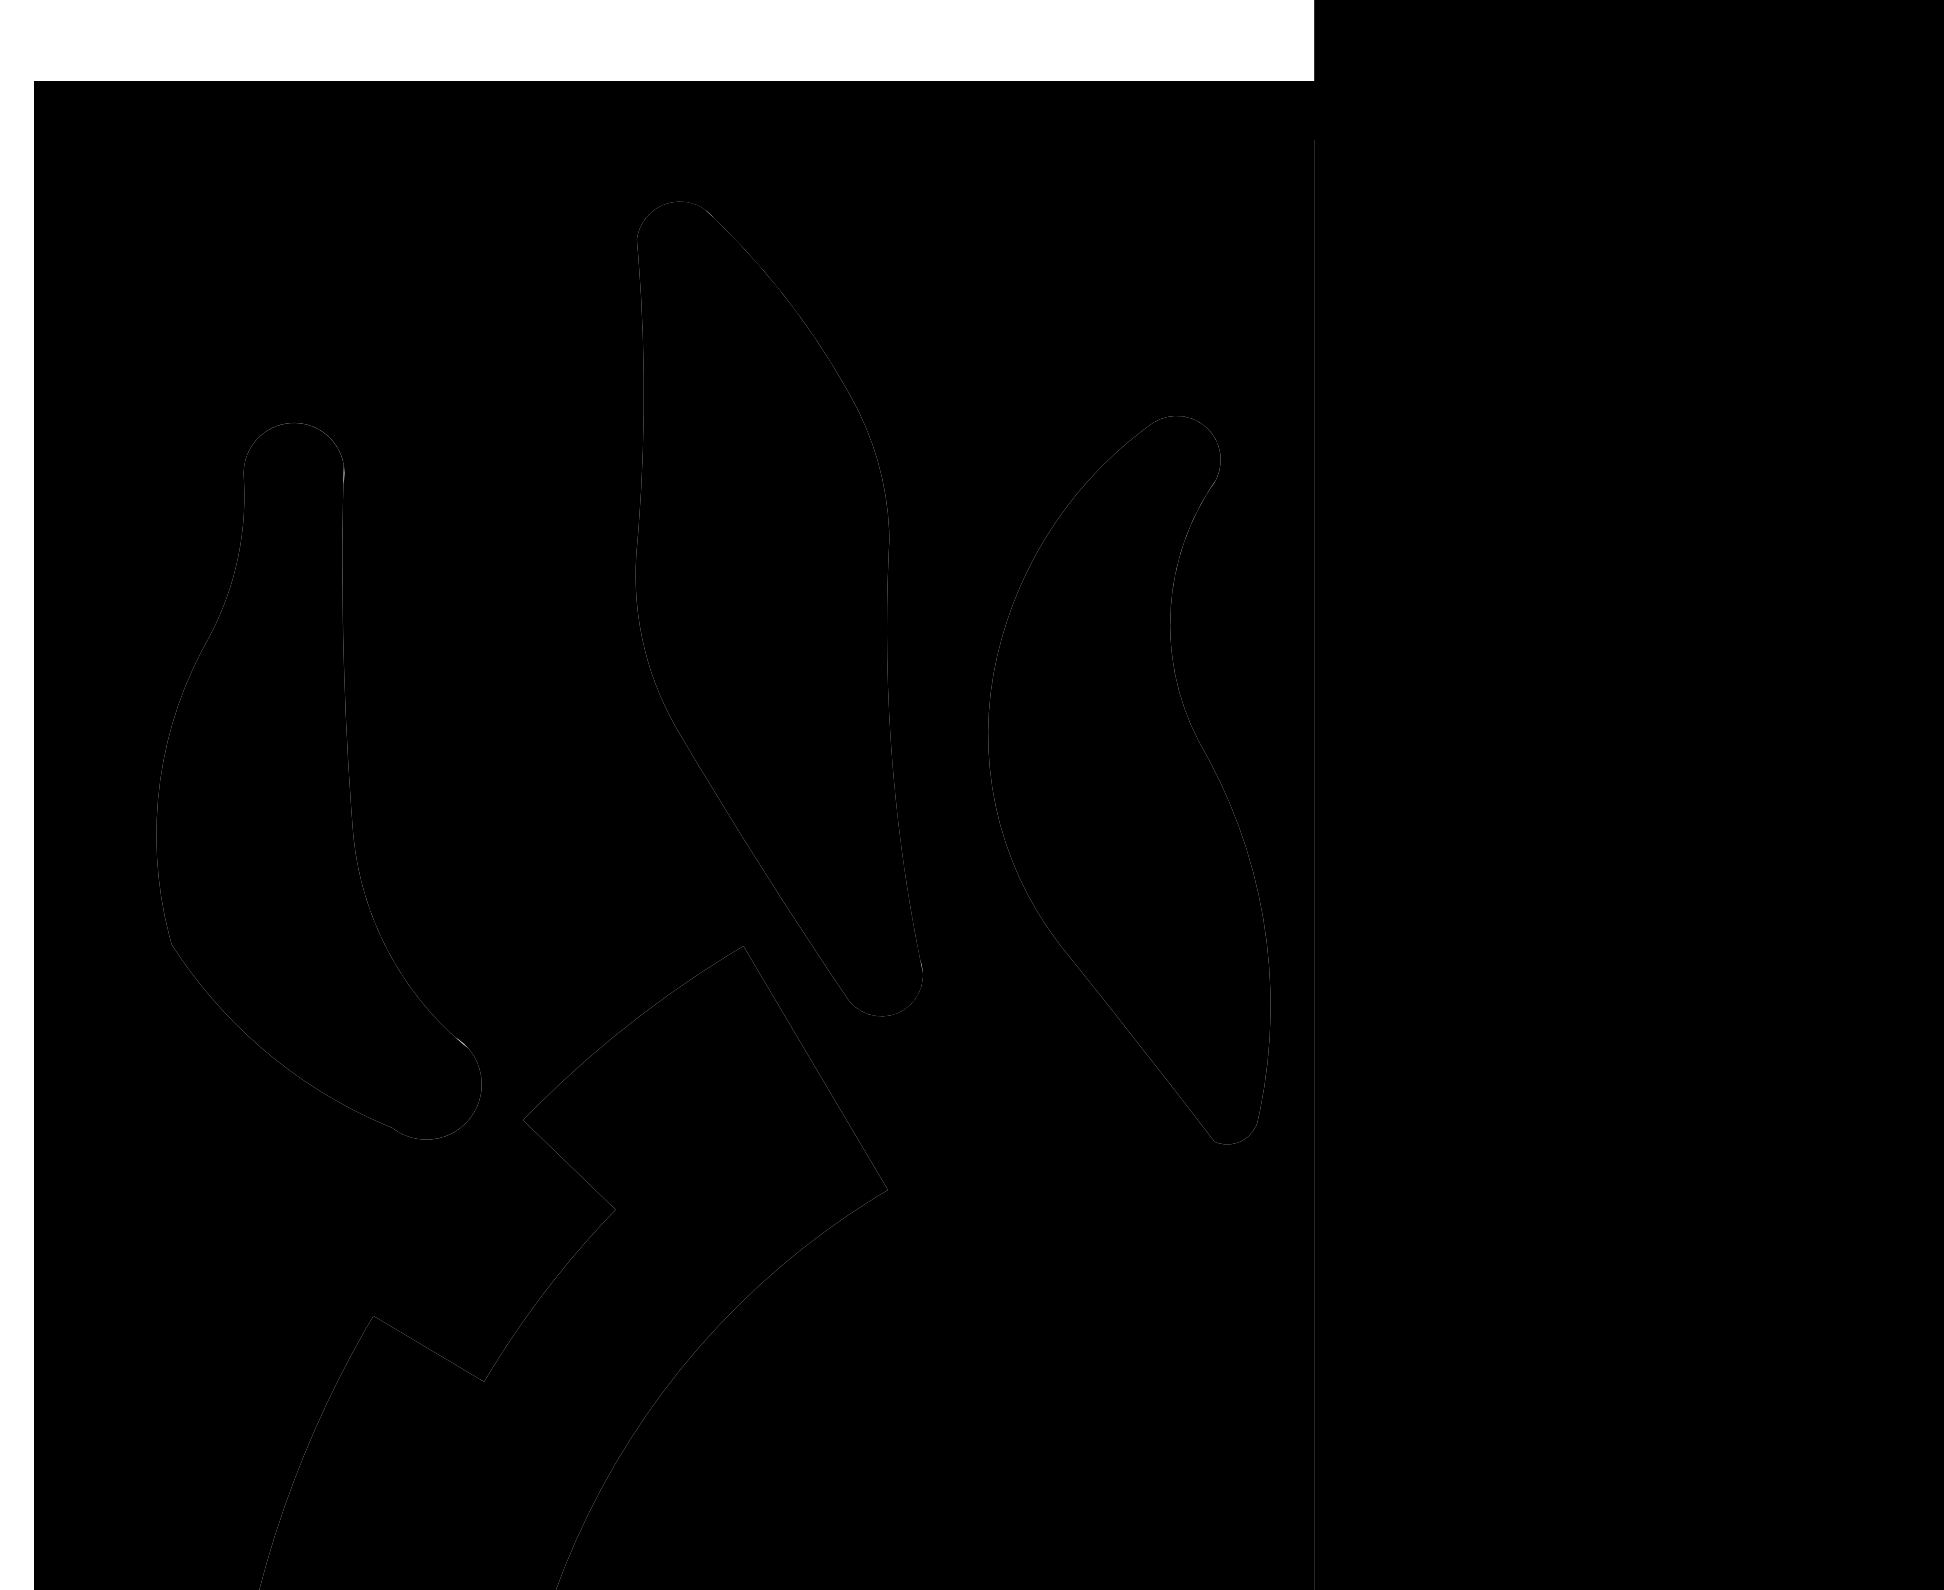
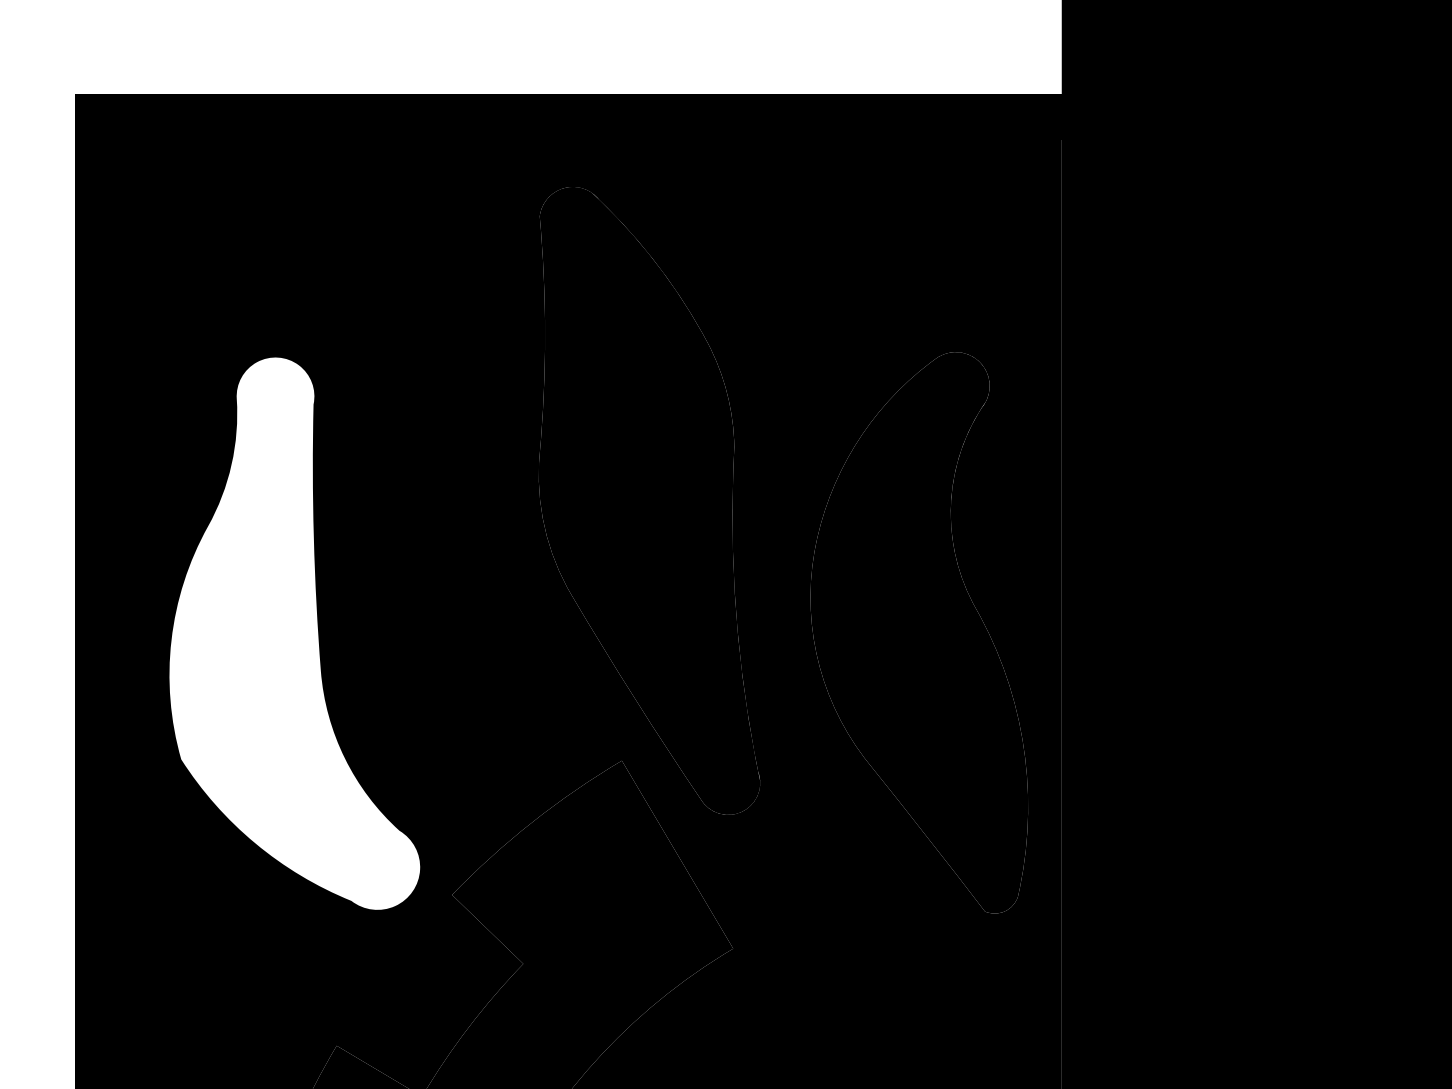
fill: (318, 781) -> (294, 633), removed

